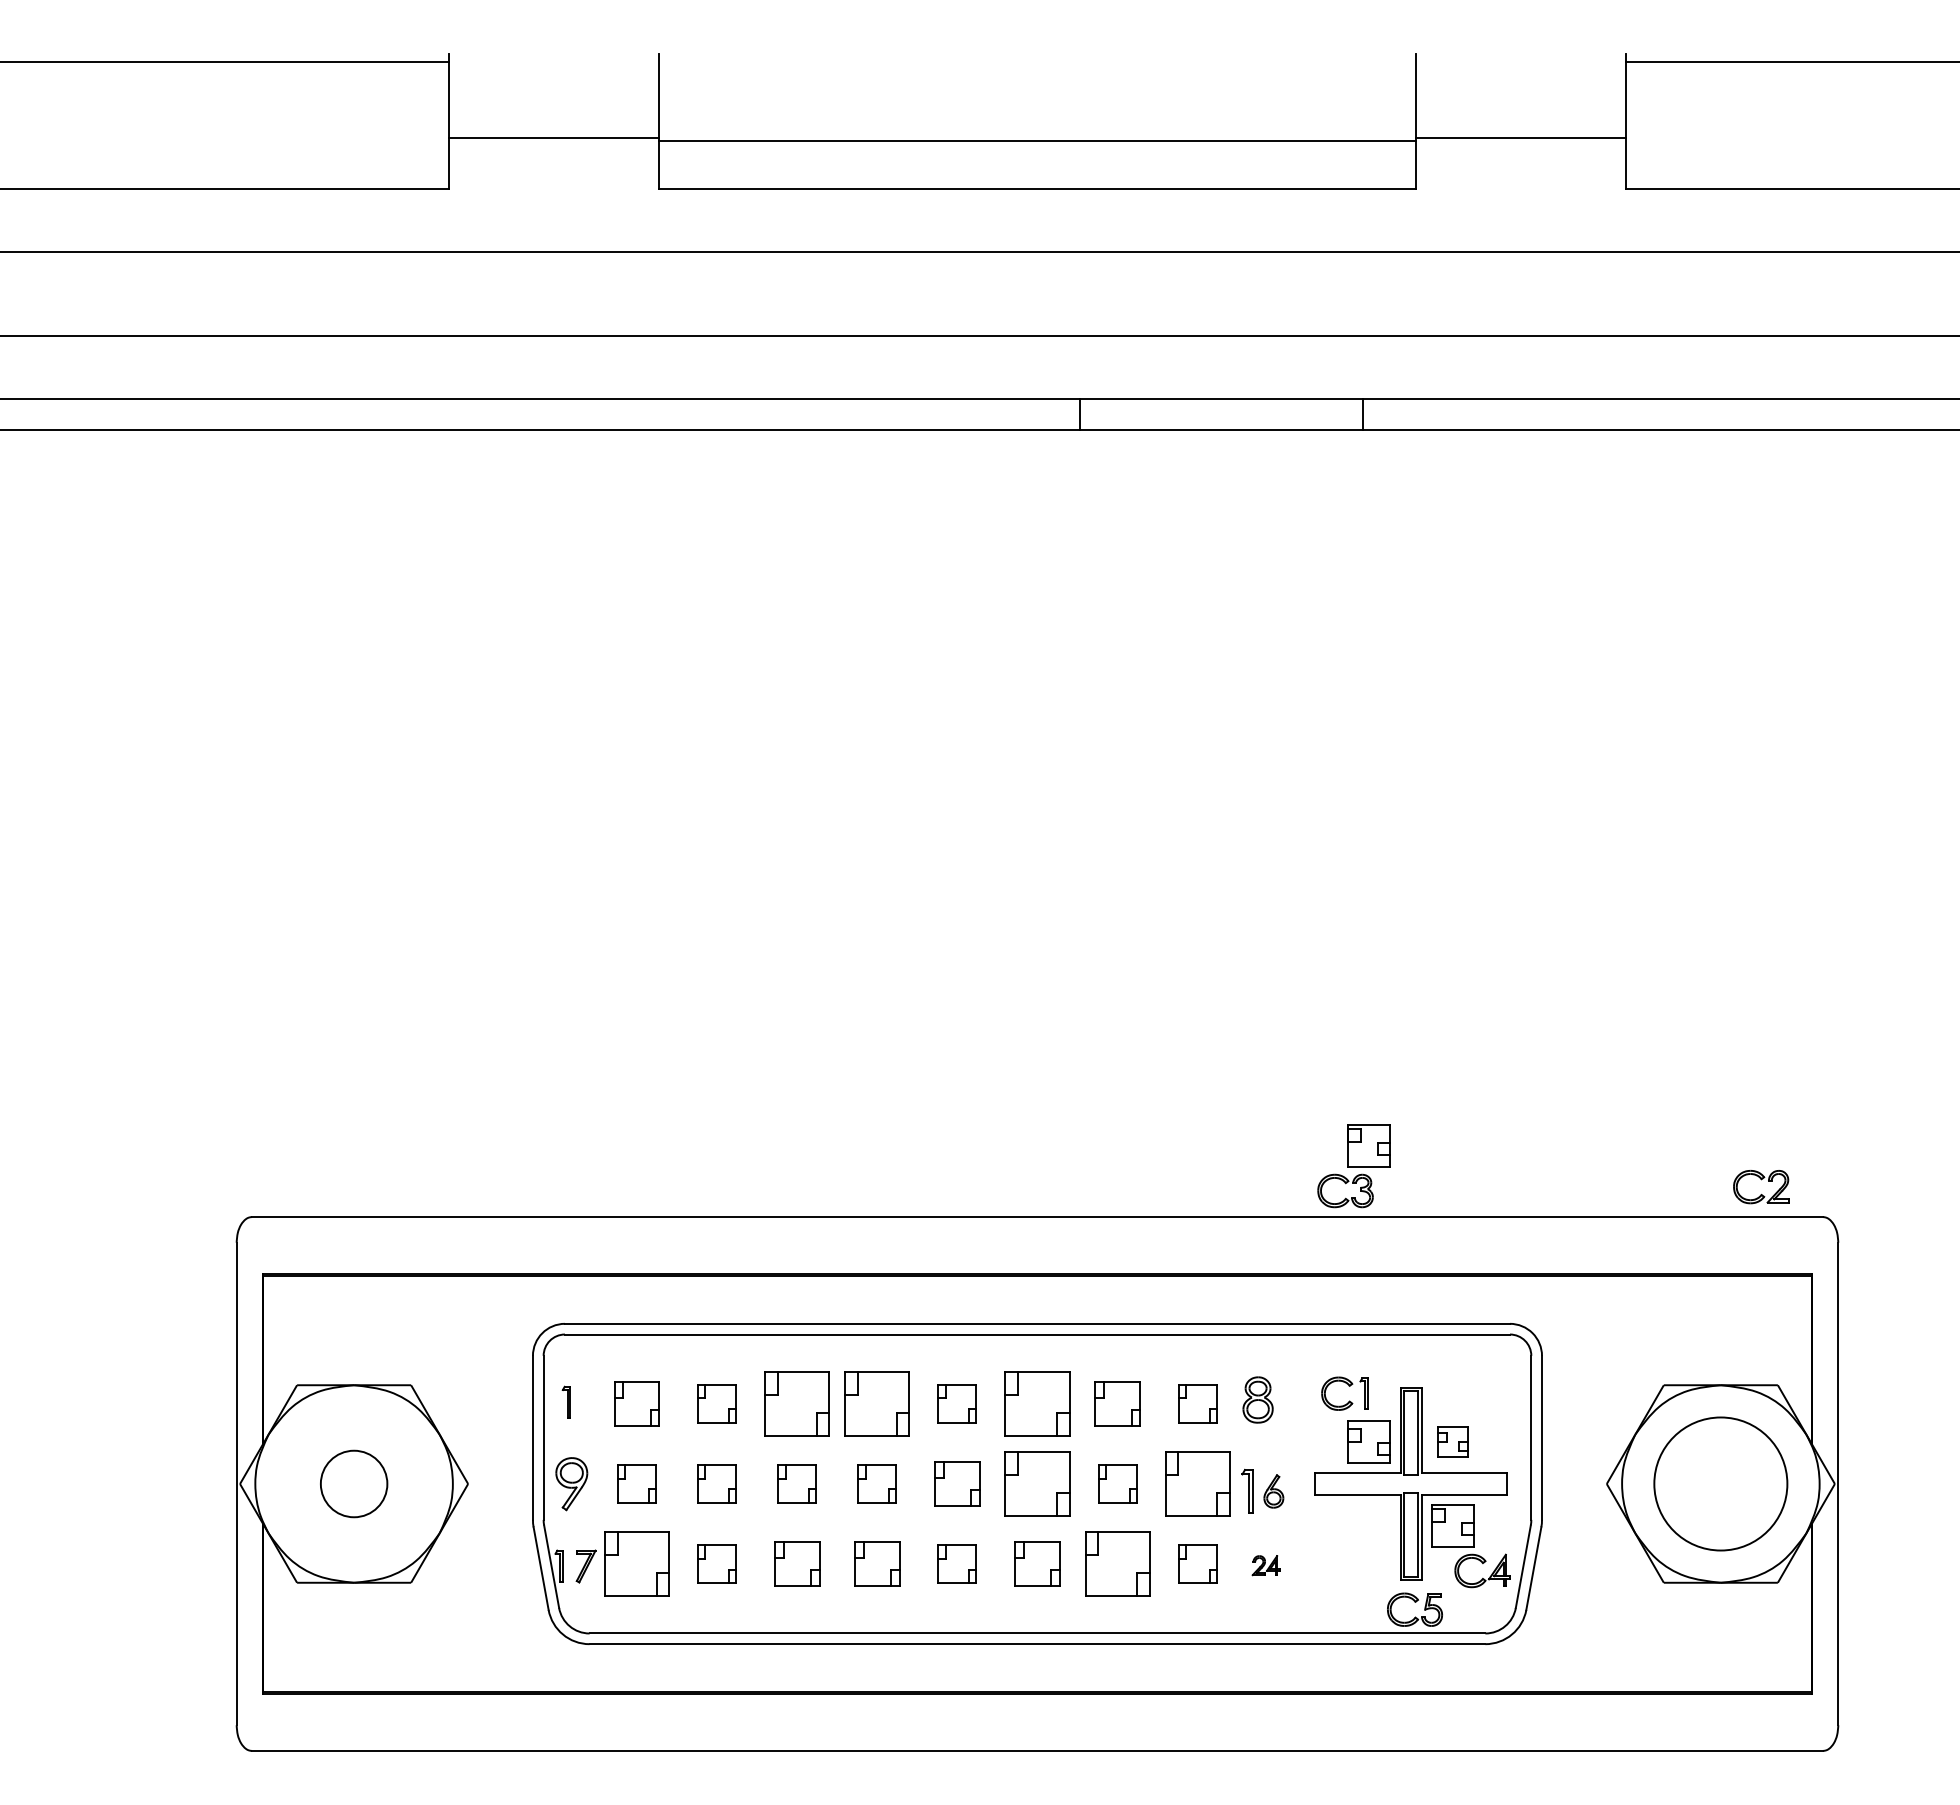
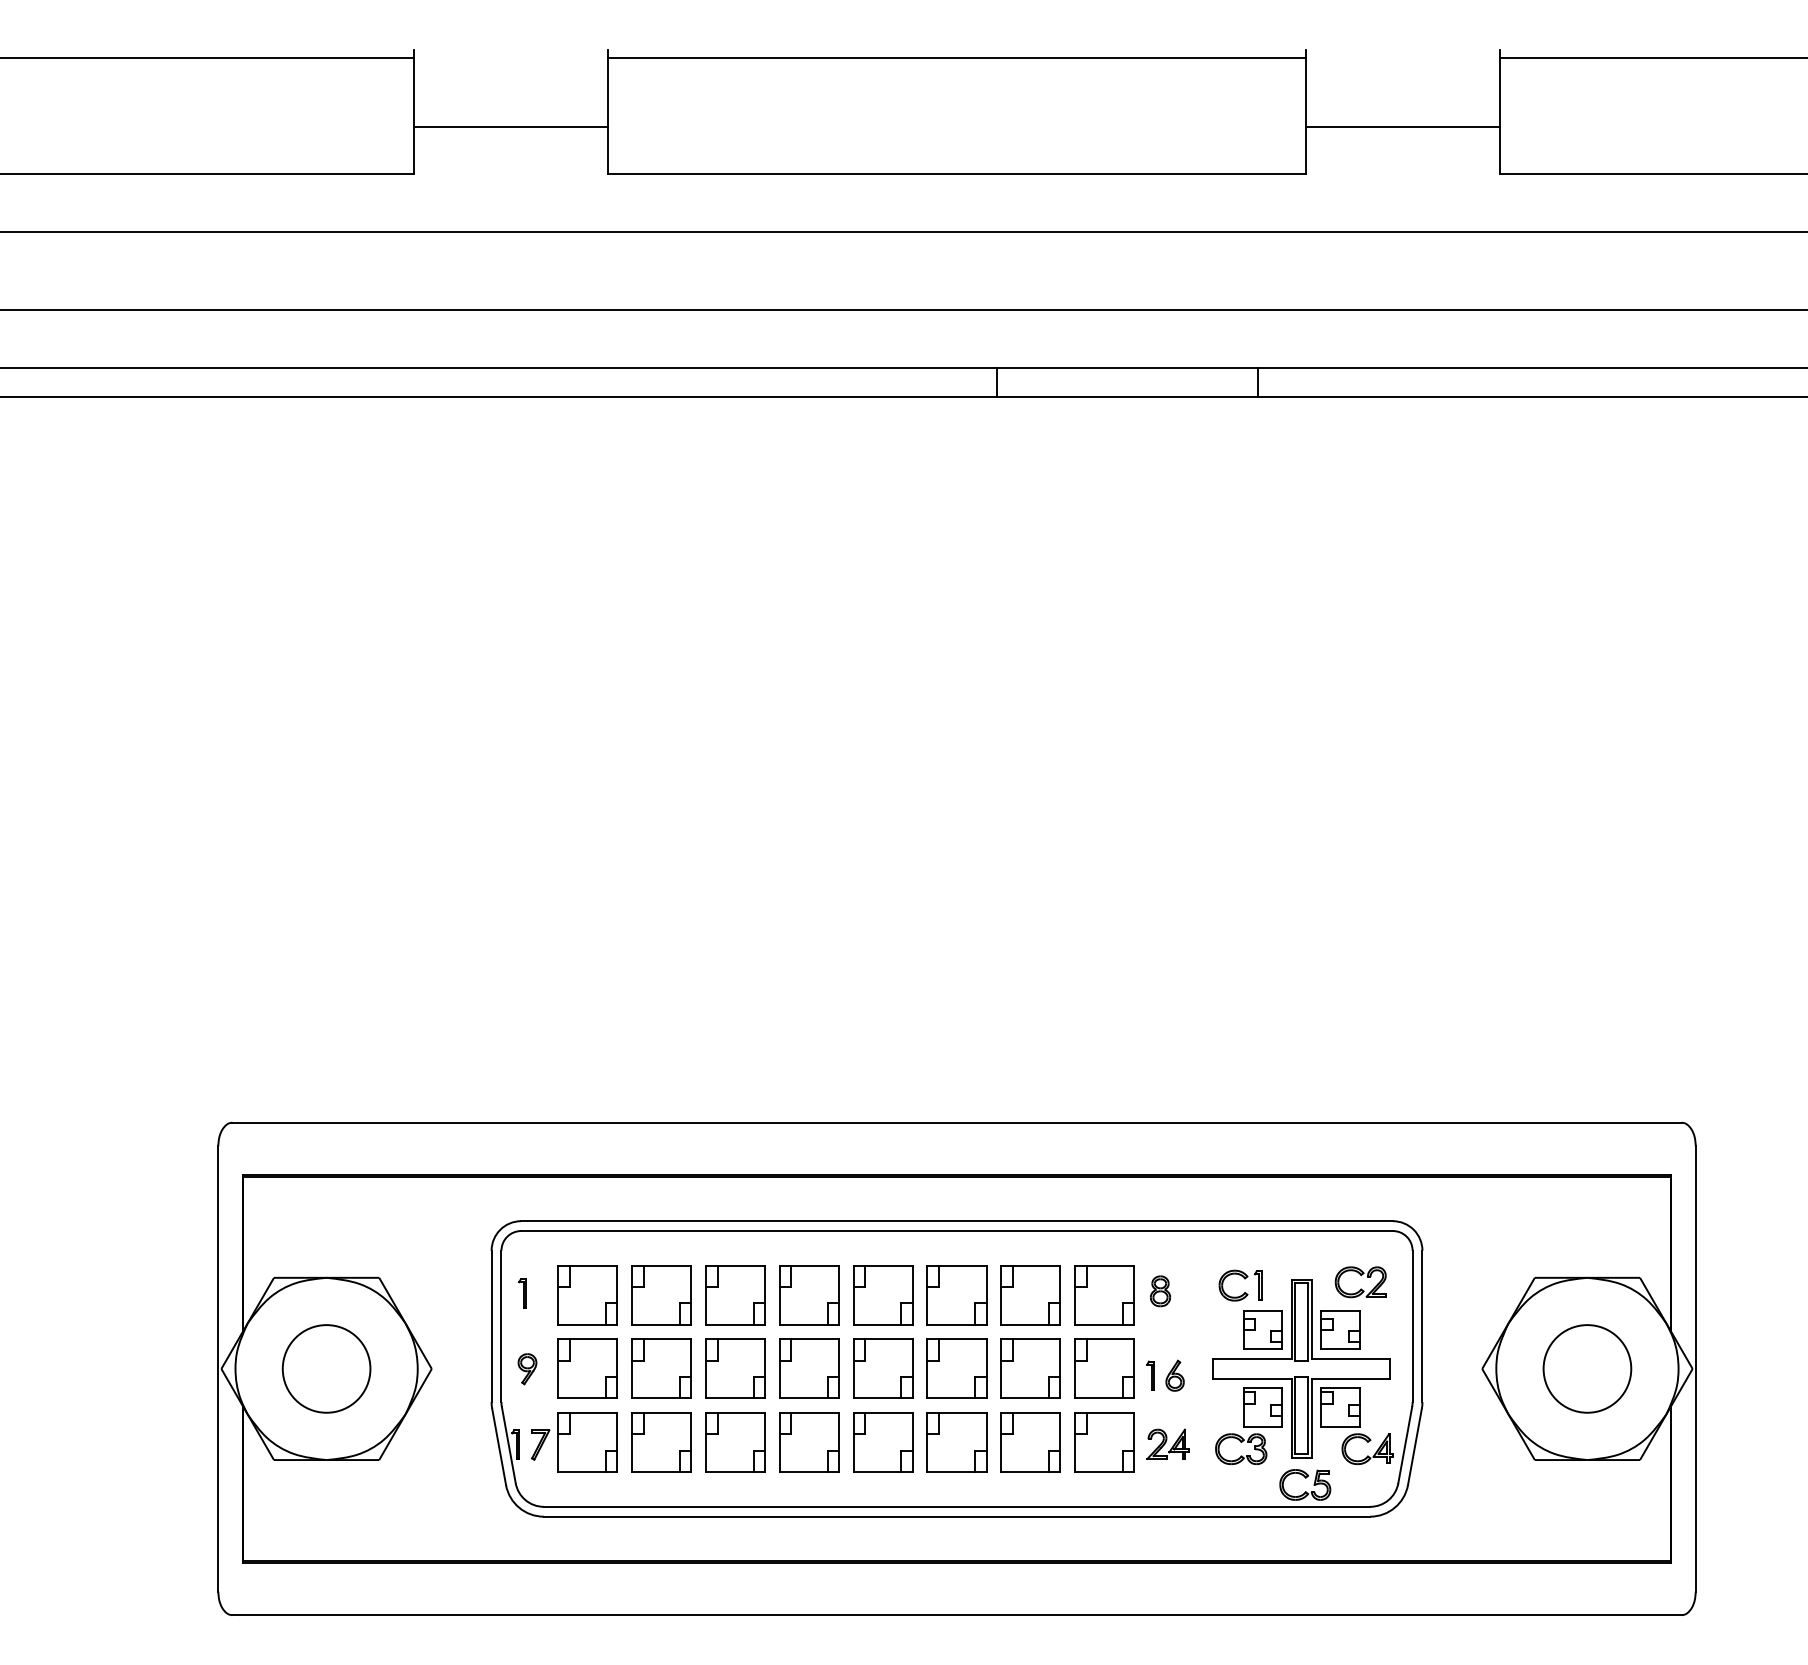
line: (1037, 141) -> (957, 57), moved
part: (1353, 1166) -> (1248, 1426), moved
part: (1761, 1180) -> (1361, 1276), moved
part: (1257, 1399) -> (1159, 1290), size x0.71
part: (636, 1403) -> (587, 1294), size x1.43
part: (716, 1403) -> (660, 1294), size x1.67
part: (956, 1403) -> (882, 1294), size x1.67
part: (1117, 1403) -> (1030, 1294), size x1.43
part: (1197, 1403) -> (1104, 1294), size x1.67
part: (1452, 1441) -> (1339, 1329), size x1.43
circle: (353, 1483) -> (326, 1368), size x1.43
part: (636, 1483) -> (587, 1368), size x1.67
part: (716, 1483) -> (660, 1368), size x1.67
part: (796, 1483) -> (734, 1368), size x1.67
part: (876, 1483) -> (808, 1368), size x1.67
part: (956, 1483) -> (882, 1368), size x1.43
part: (1117, 1483) -> (1030, 1368), size x1.67
circle: (1720, 1483) -> (1587, 1368), size x0.71
part: (571, 1484) -> (527, 1369), size x0.62
part: (1246, 1491) -> (1149, 1375), size x0.71
part: (716, 1563) -> (660, 1442), size x1.67
part: (796, 1563) -> (734, 1442), size x1.43
part: (876, 1563) -> (808, 1442), size x1.43
part: (956, 1563) -> (882, 1442), size x1.67
part: (1037, 1563) -> (957, 1442), size x1.43
part: (1197, 1563) -> (1104, 1442), size x1.67
part: (1265, 1565) -> (1167, 1444), size x1.67

